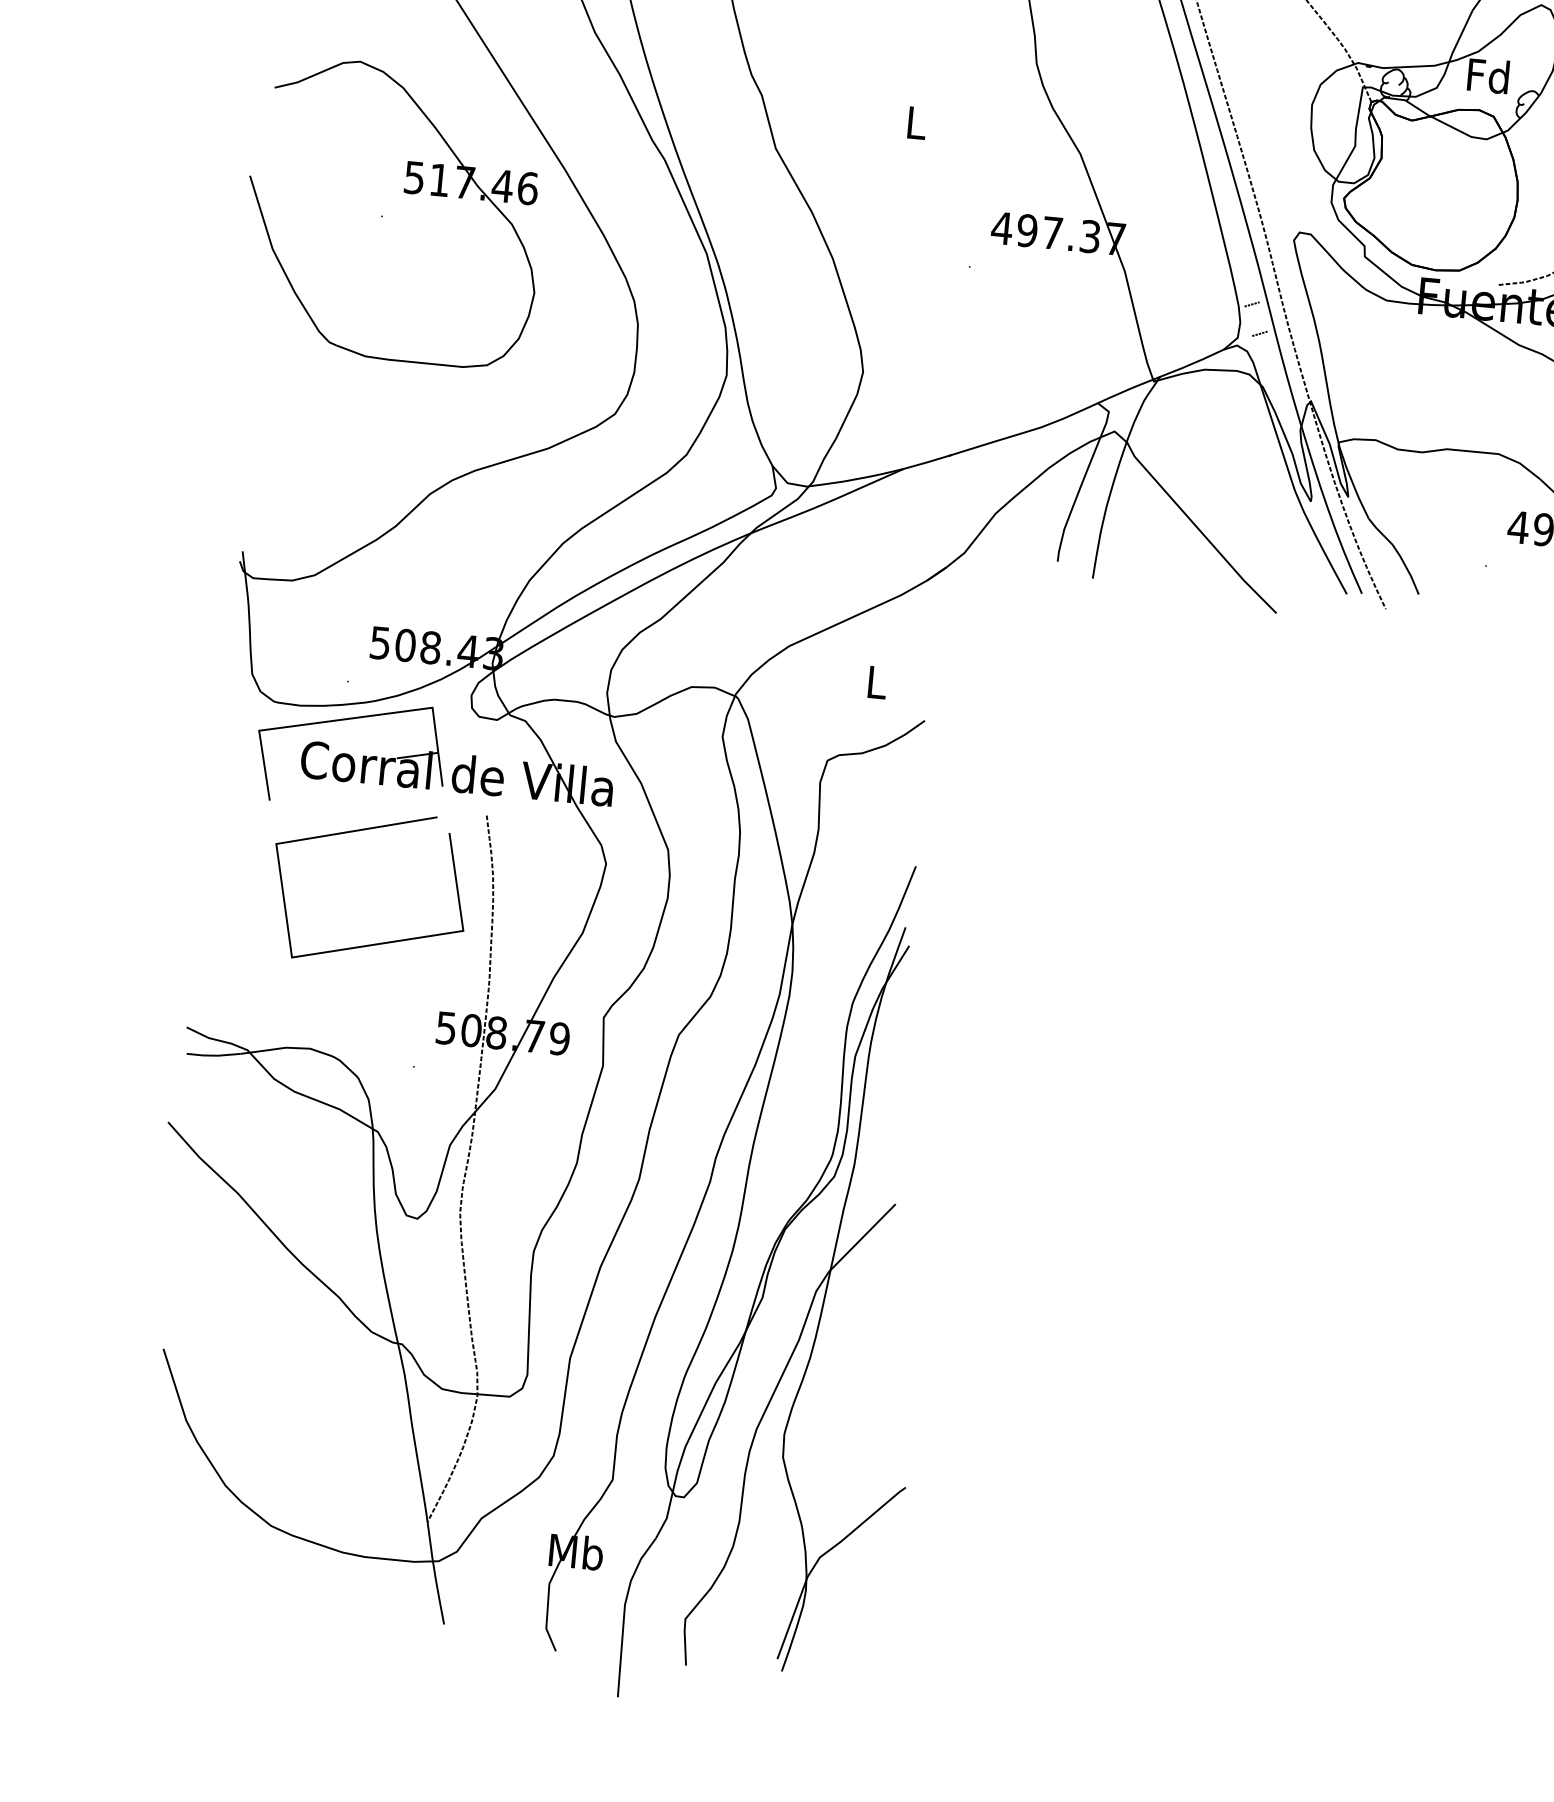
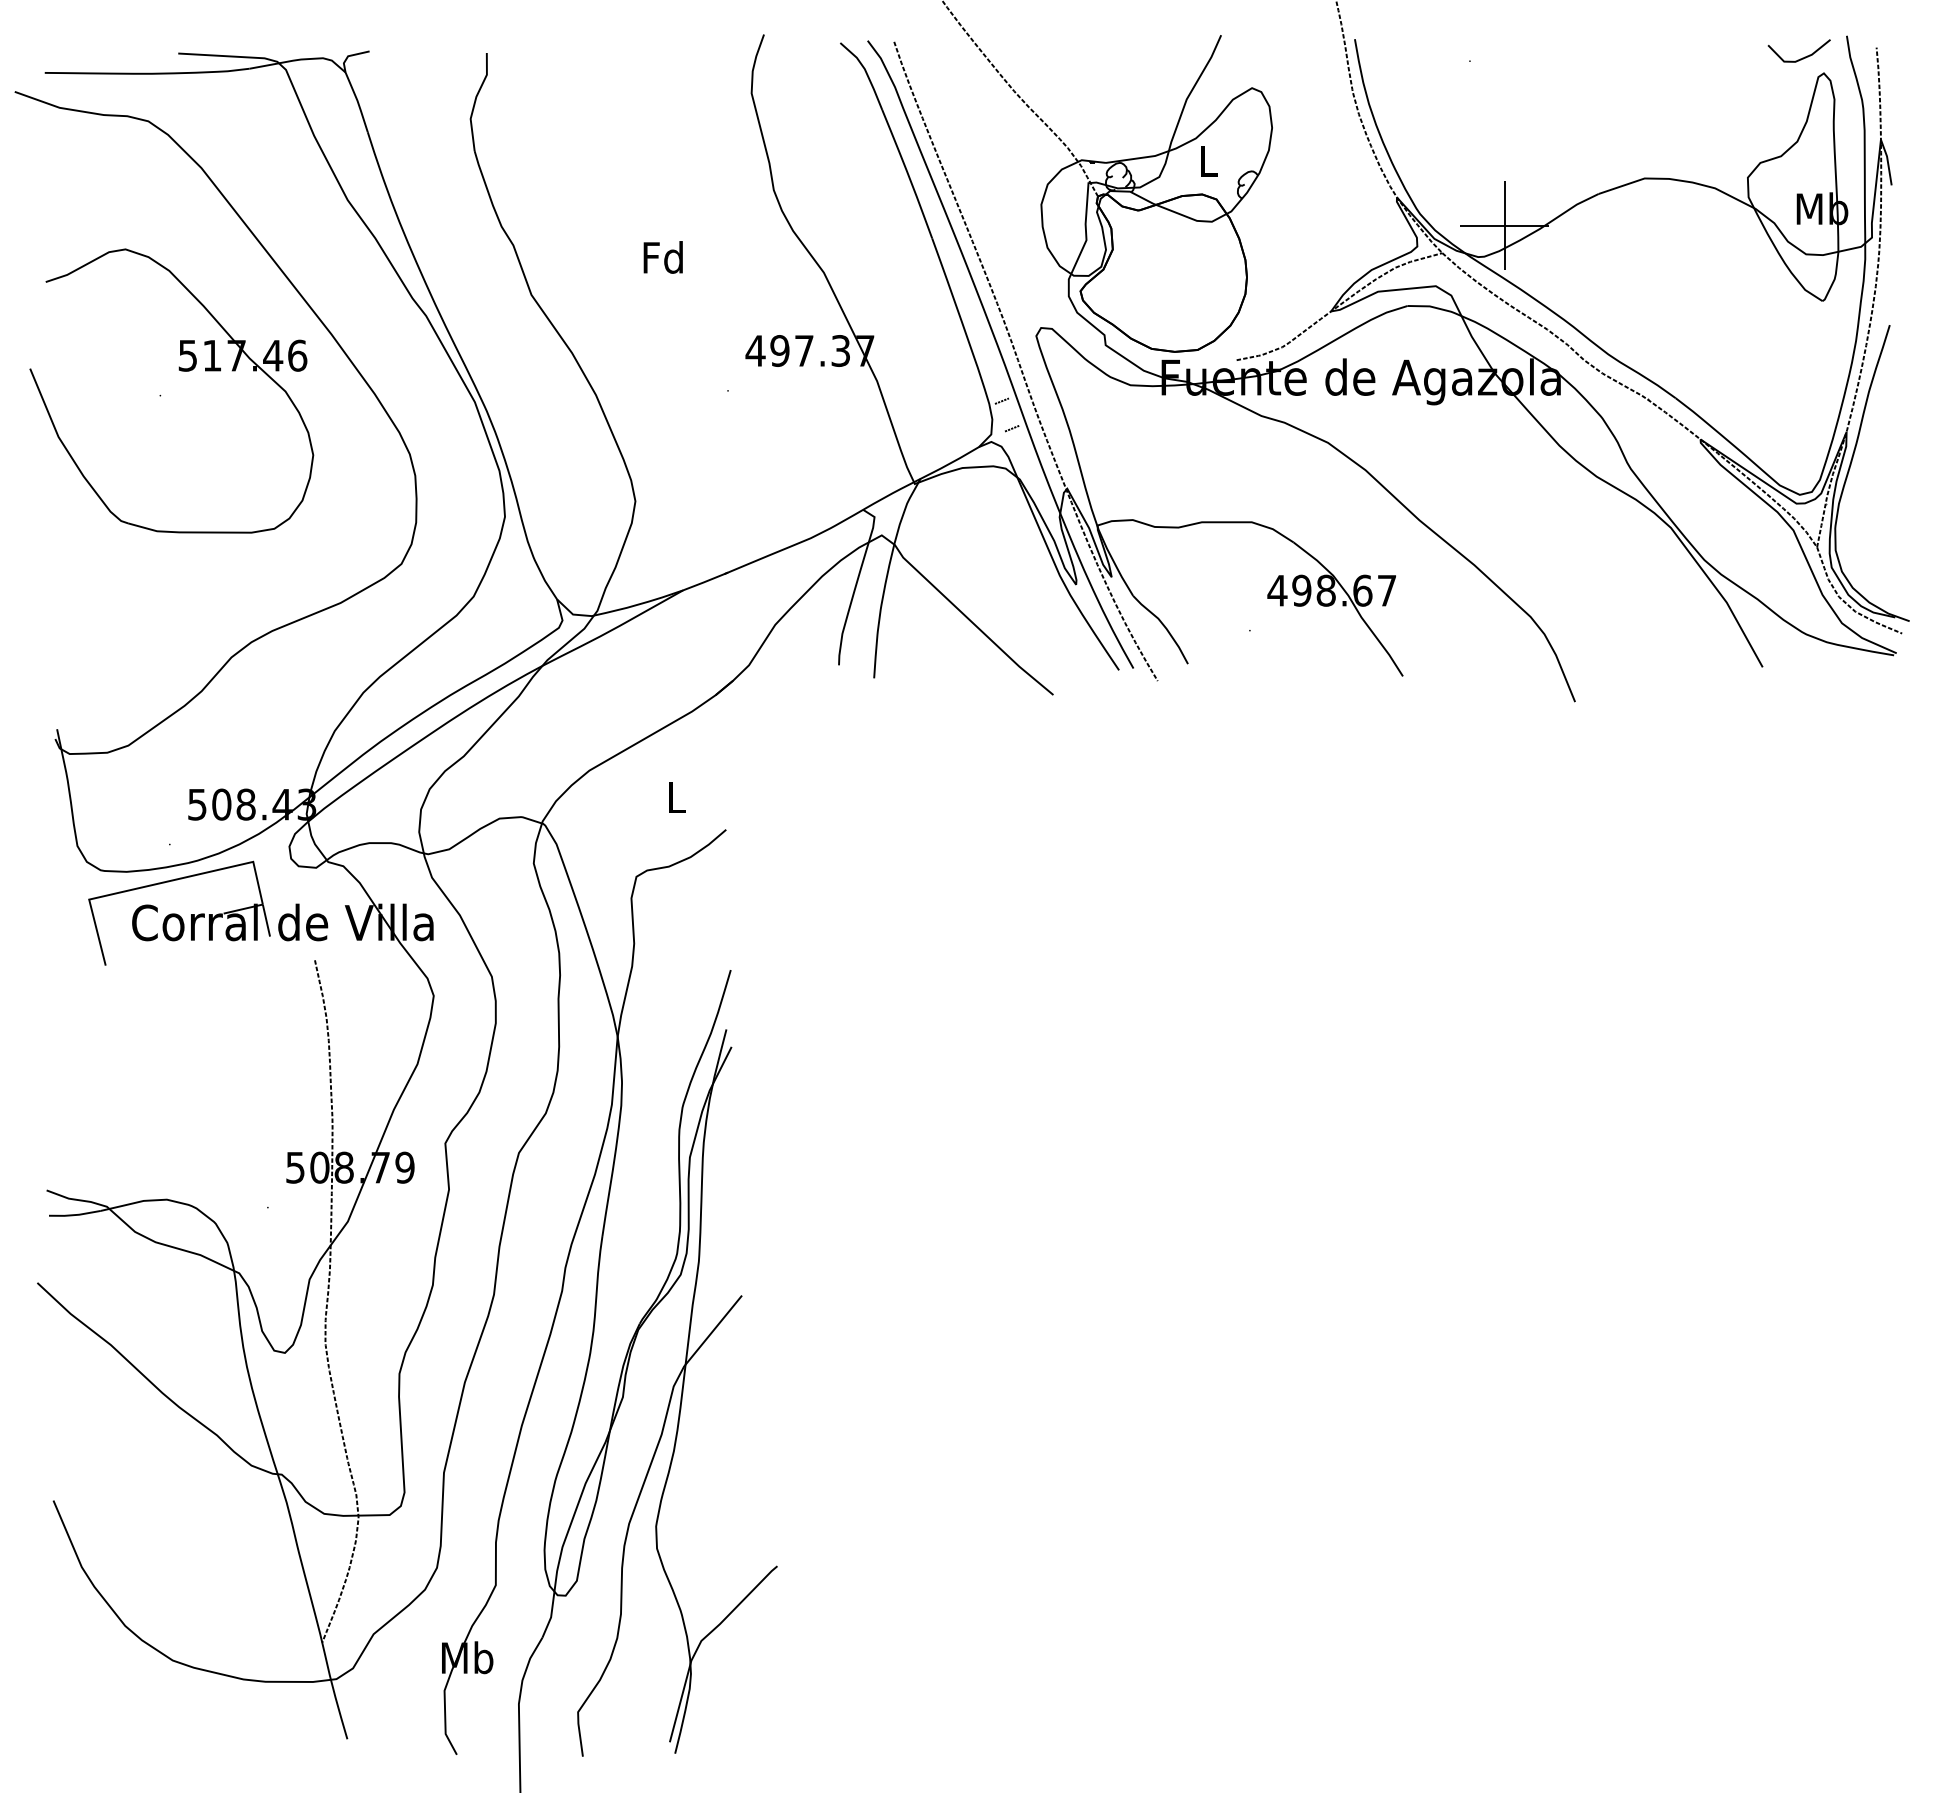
text: (1488, 75) -> (1207, 160), Fd -> L
text: (914, 122) -> (662, 257), L -> Fd
line: (380, 942) -> (224, 1091), removed

